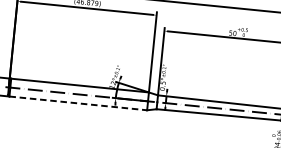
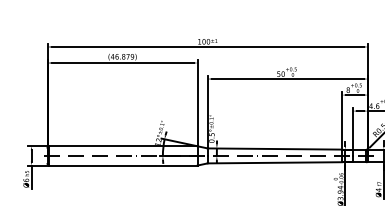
line: (78, 103) -> (123, 165), dashed -> solid

